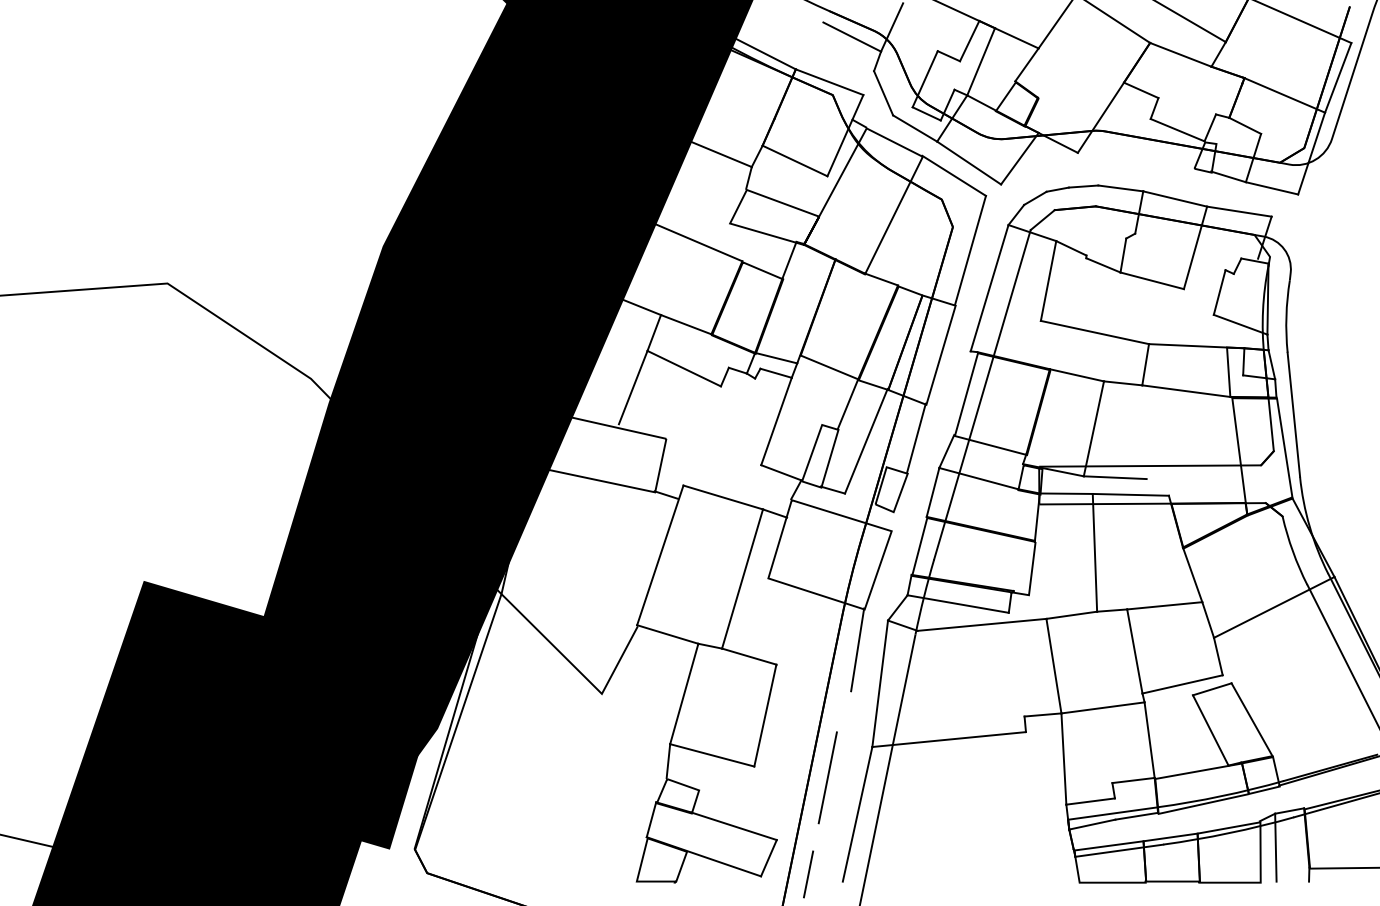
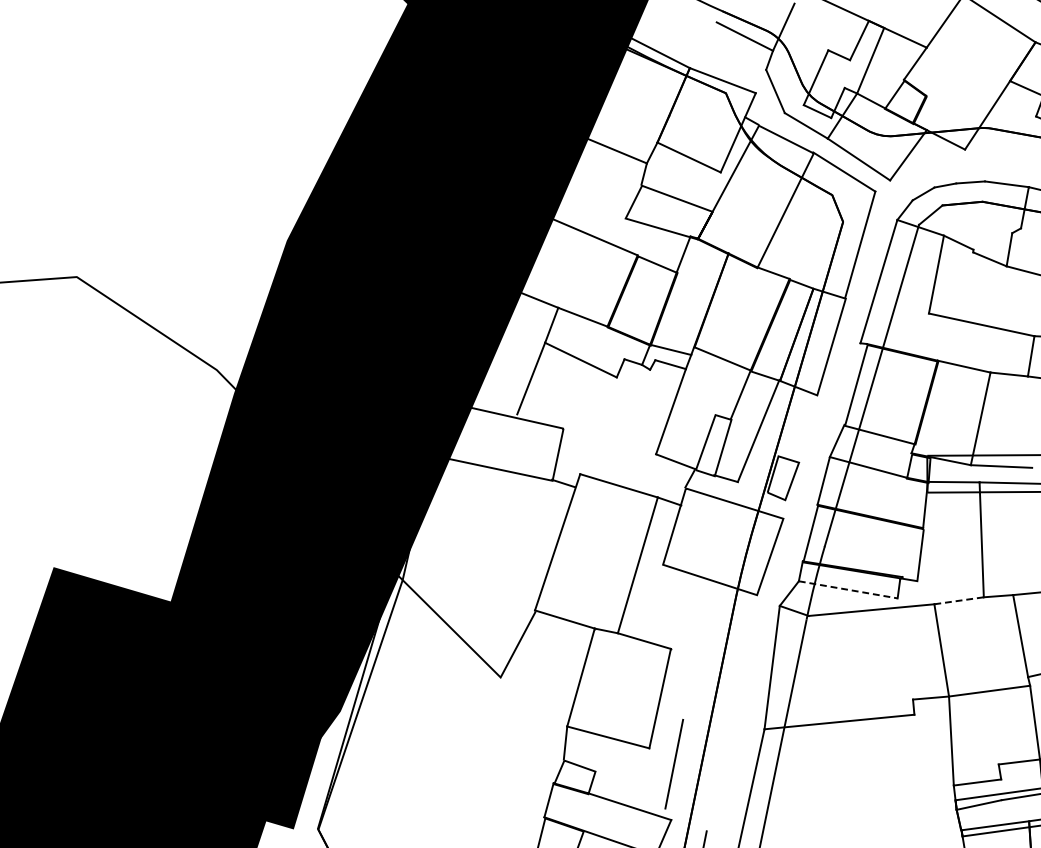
line: (916, 437) -> (807, 427), removed
line: (958, 604) -> (848, 590), solid -> dashed
line: (1071, 615) -> (958, 600), solid -> dashed
line: (857, 649) -> (750, 634), removed
line: (827, 777) -> (673, 763), moved

